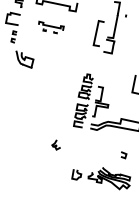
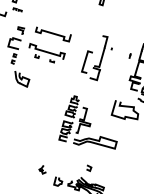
part: (50, 27) -> (46, 53), size x1.67
curve: (55, 144) -> (42, 169), moved
line: (124, 154) -> (89, 167), moved

